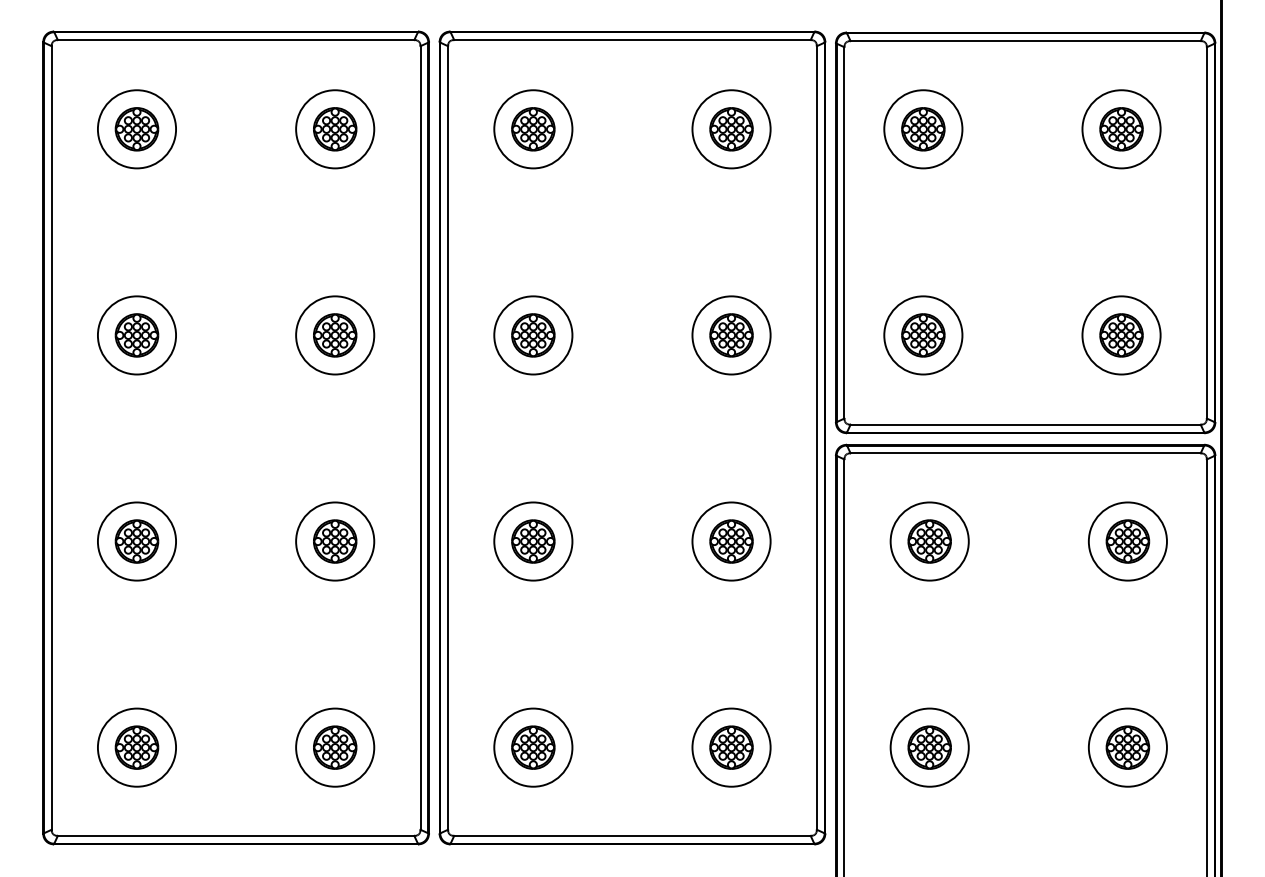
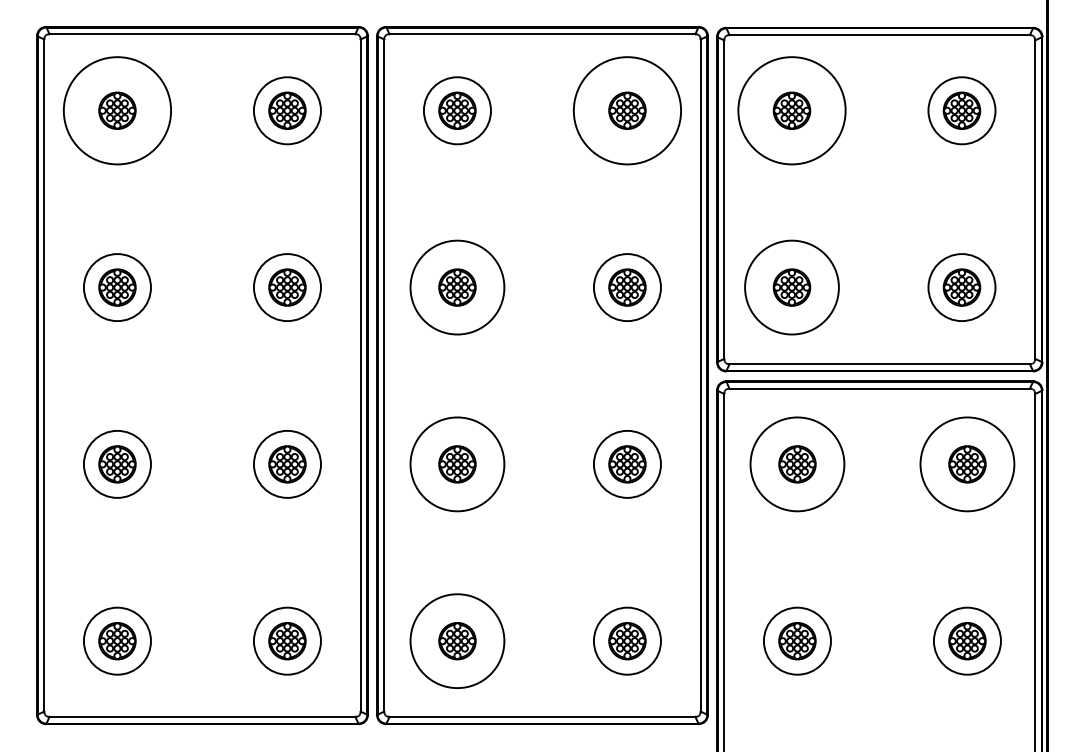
circle: (135, 128) -> (116, 110), size x1.6
circle: (730, 128) -> (626, 110), size x1.6
circle: (922, 128) -> (791, 110), size x1.6
circle: (532, 335) -> (456, 287), size x1.4
circle: (922, 335) -> (791, 287), size x1.4
circle: (532, 540) -> (456, 463), size x1.4
circle: (928, 540) -> (796, 463), size x1.4
circle: (1126, 540) -> (966, 463), size x1.4
circle: (532, 746) -> (456, 640), size x1.4

